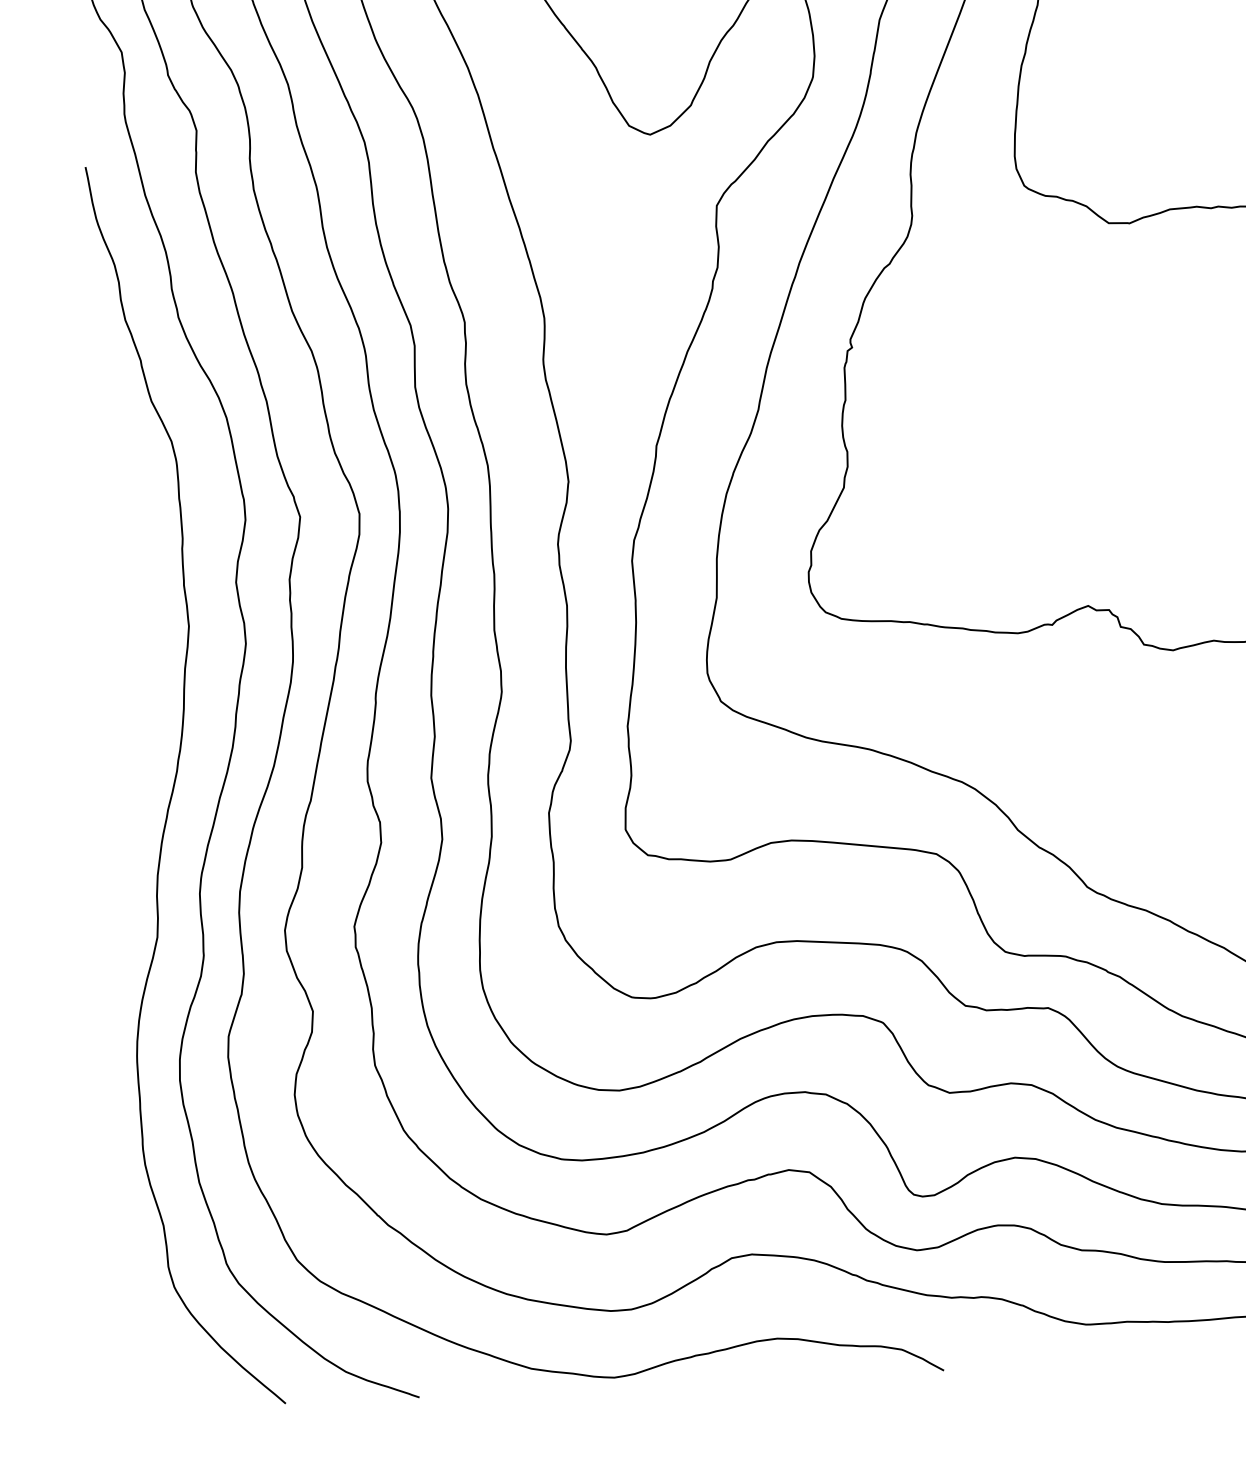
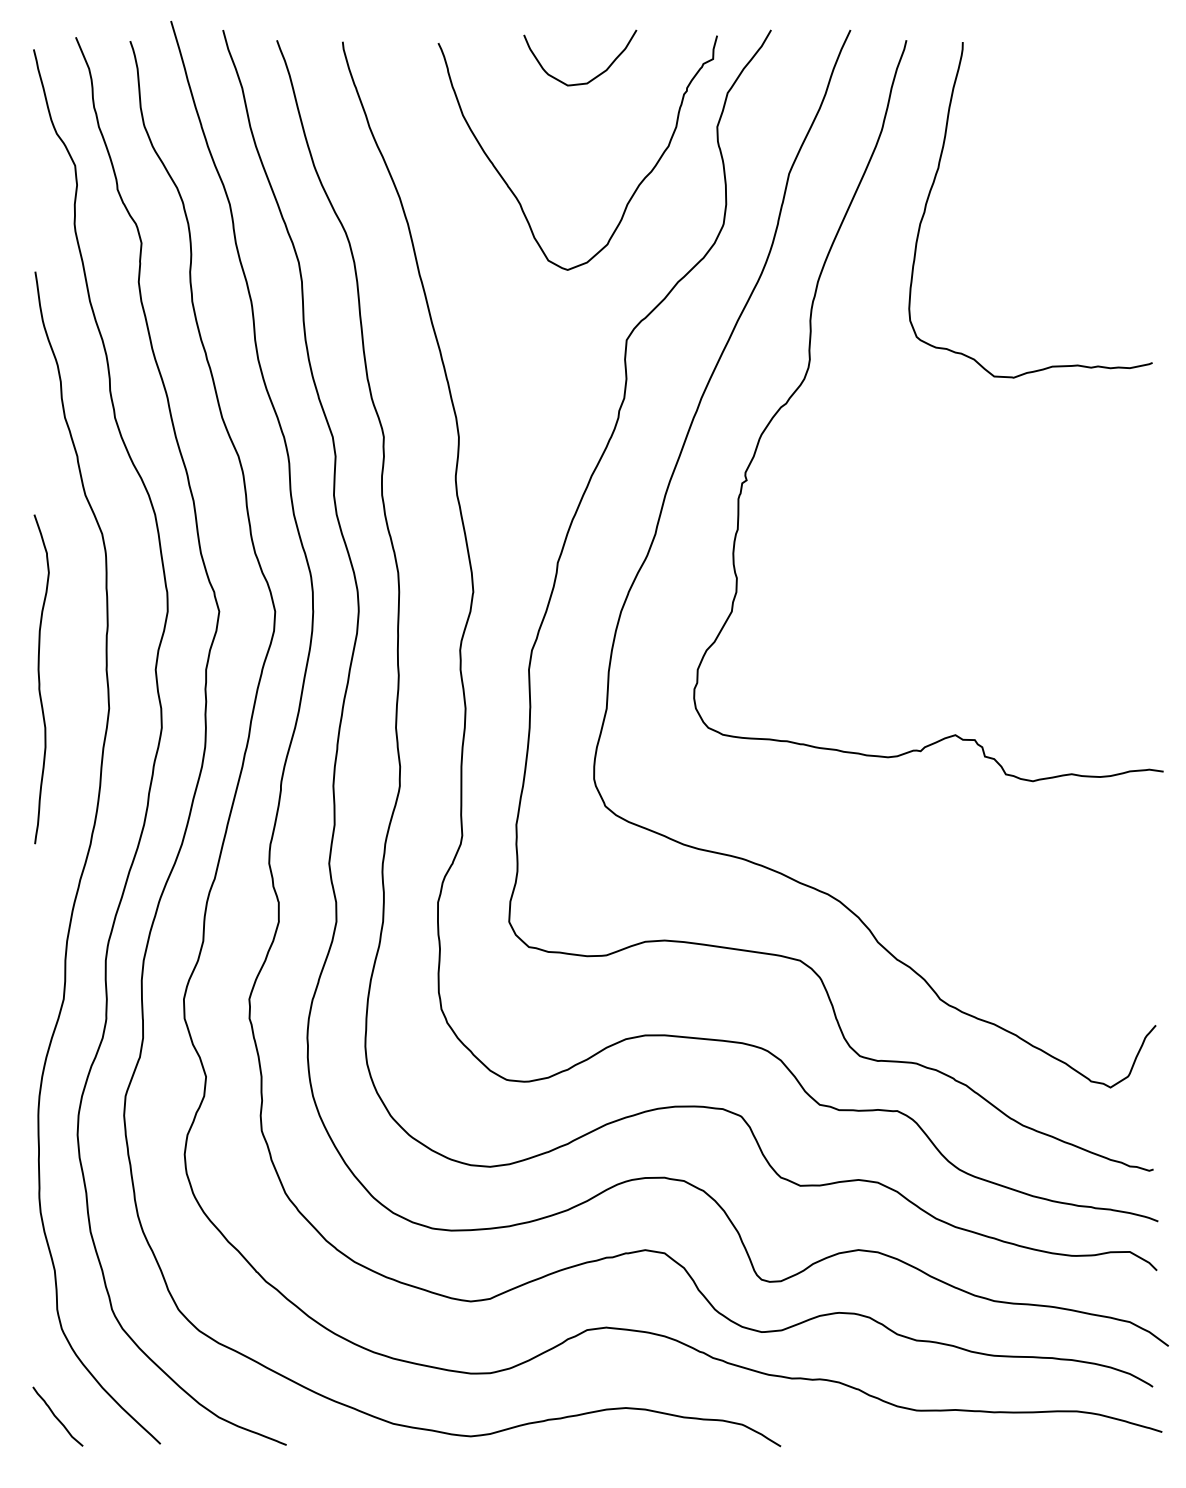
curve: (114, 600) -> (40, 680), added
curve: (173, 1380) -> (56, 1416), added

